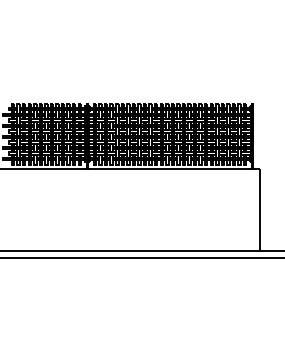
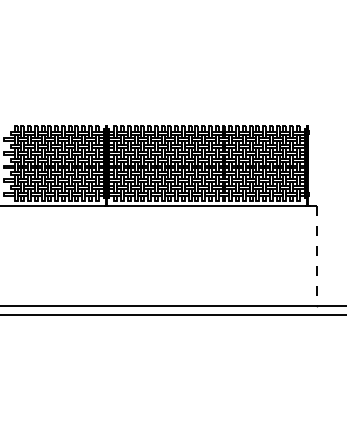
line: (260, 209) -> (316, 255), solid -> dashed

